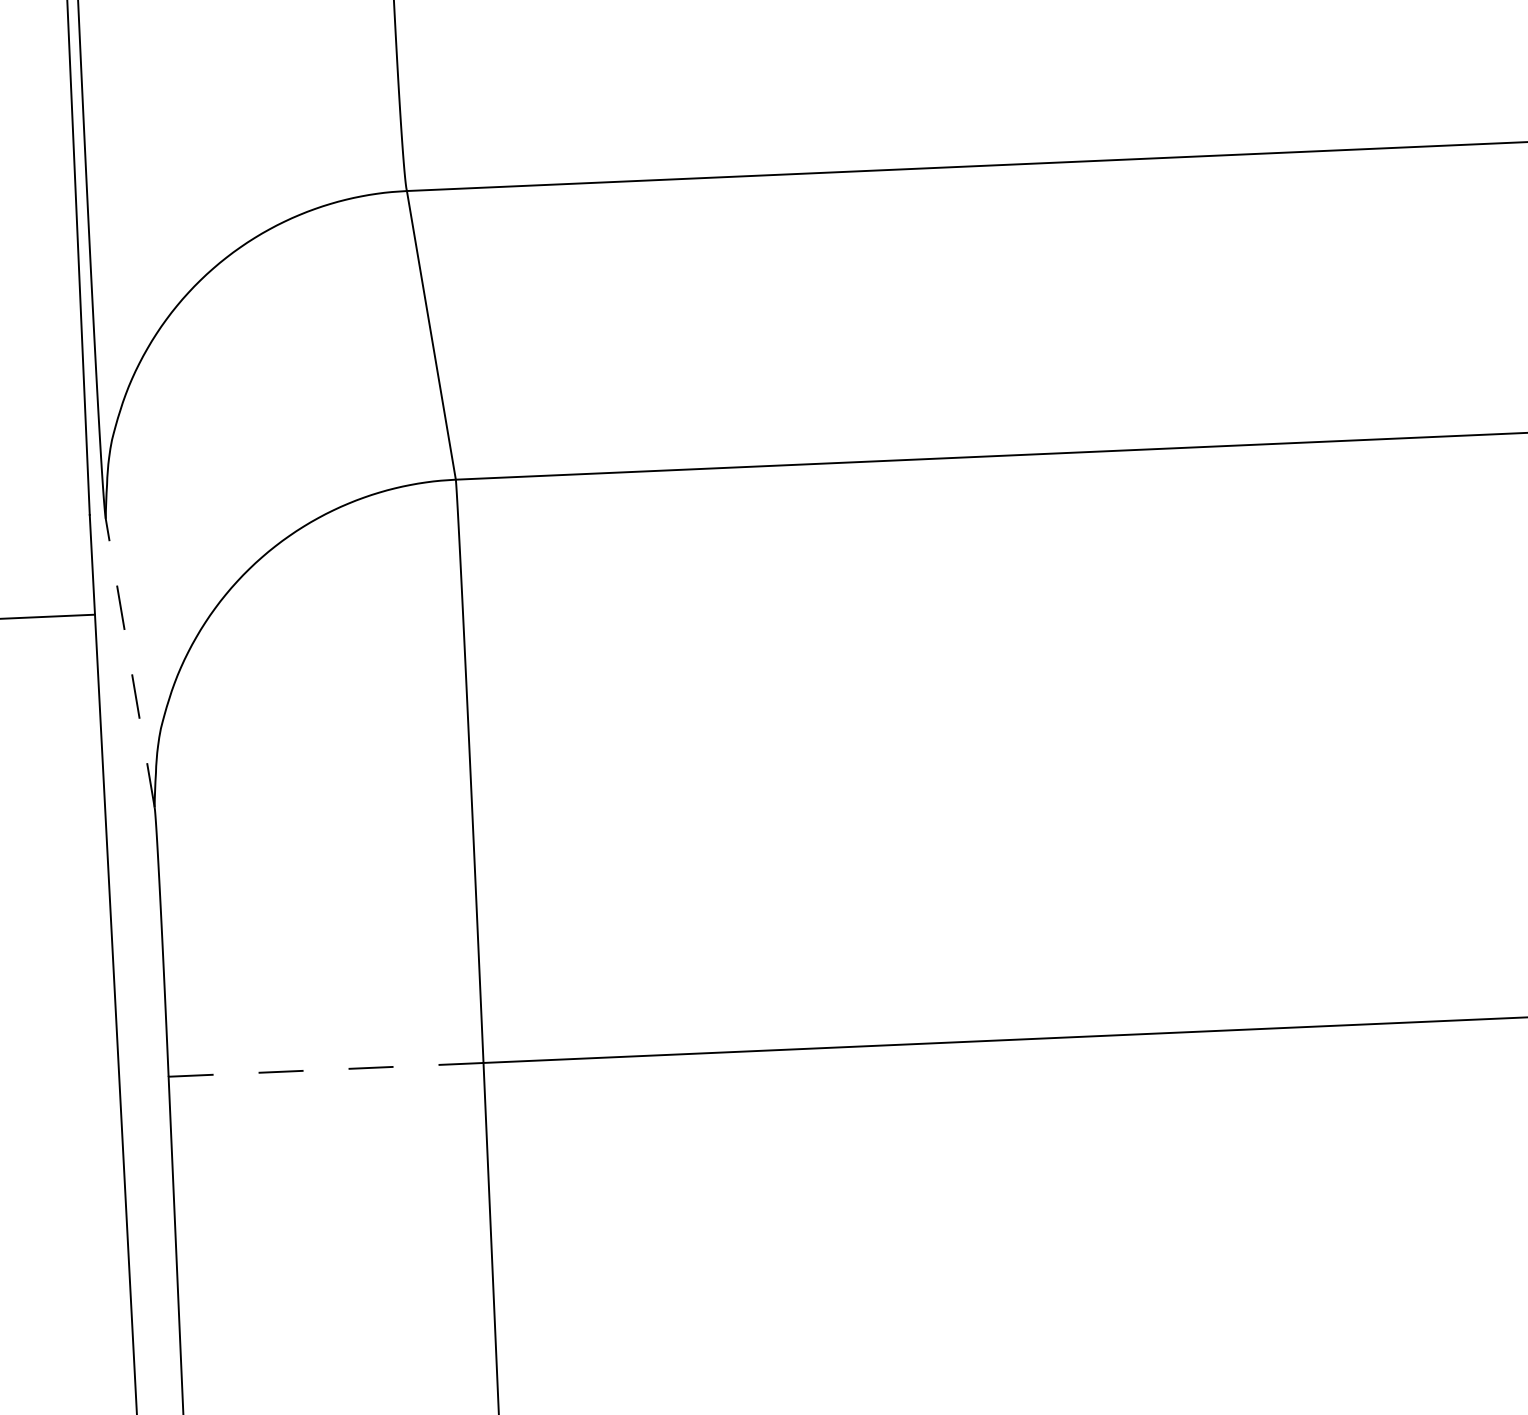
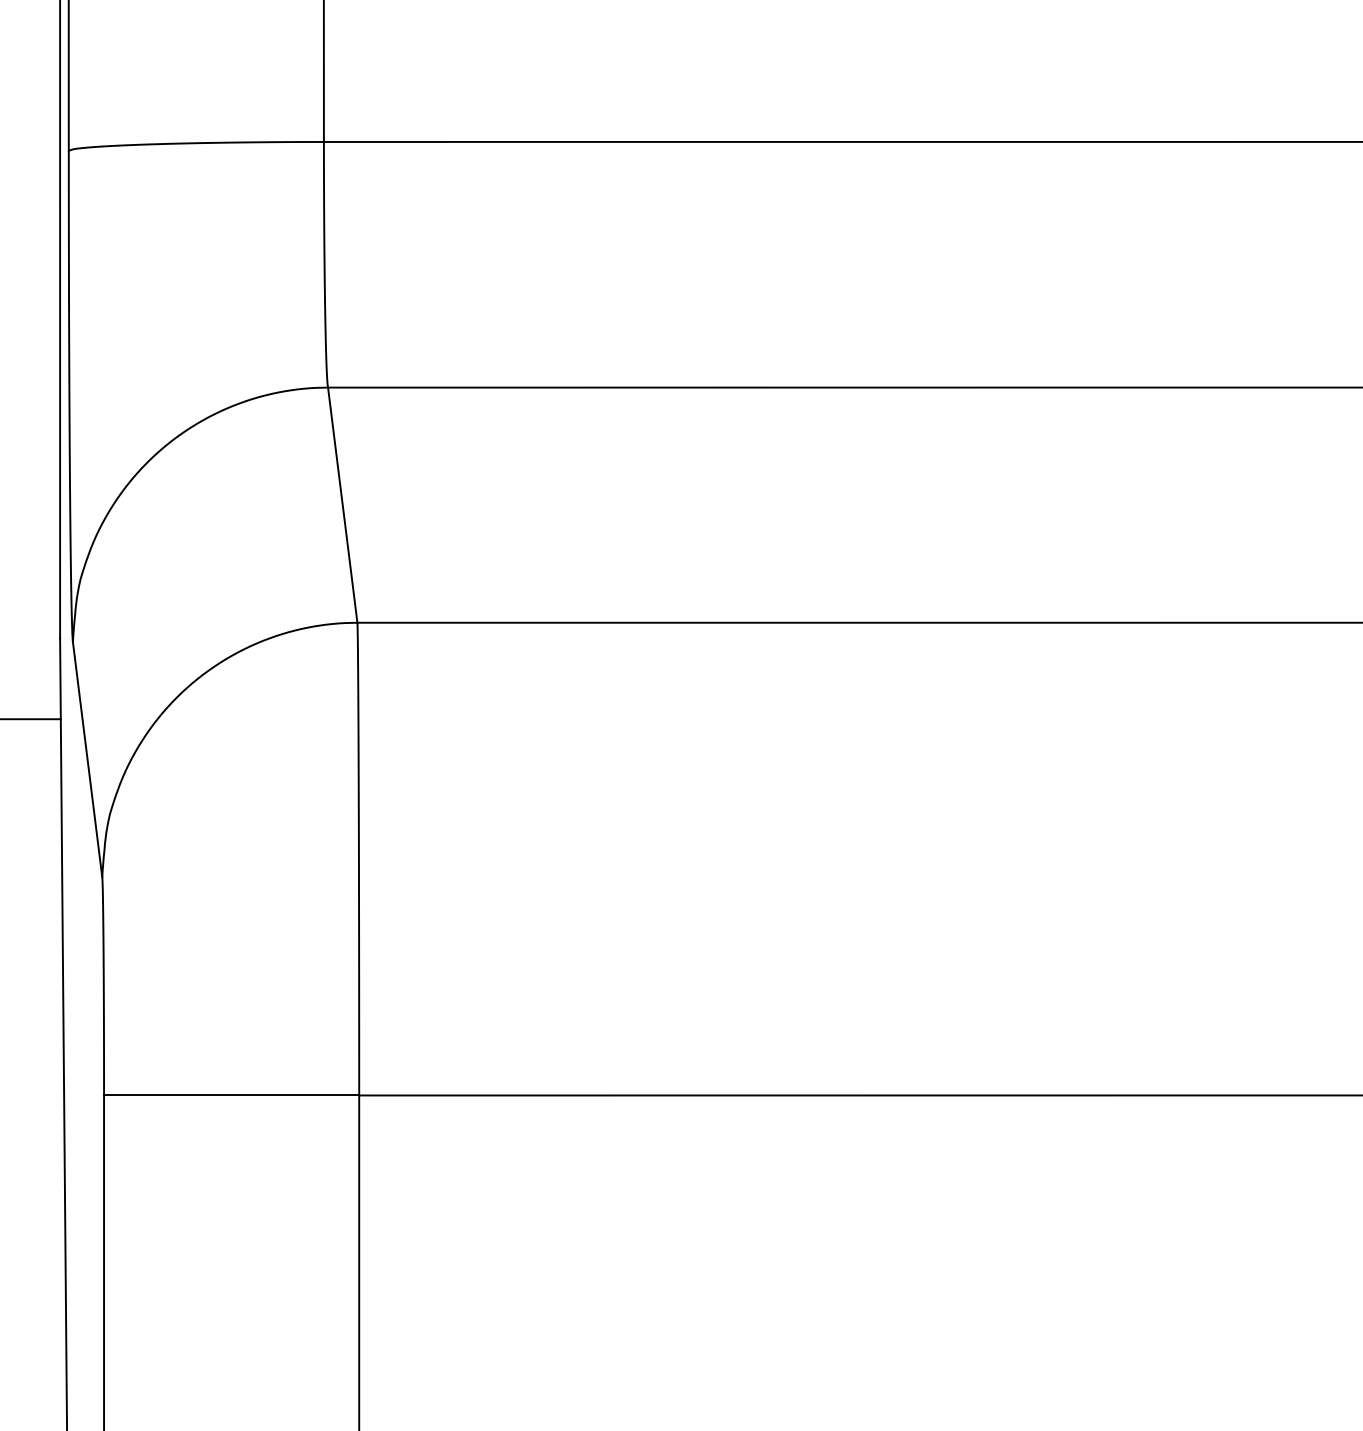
line: (130, 662) -> (87, 759), dashed -> solid
line: (325, 1069) -> (231, 1095), dashed -> solid

